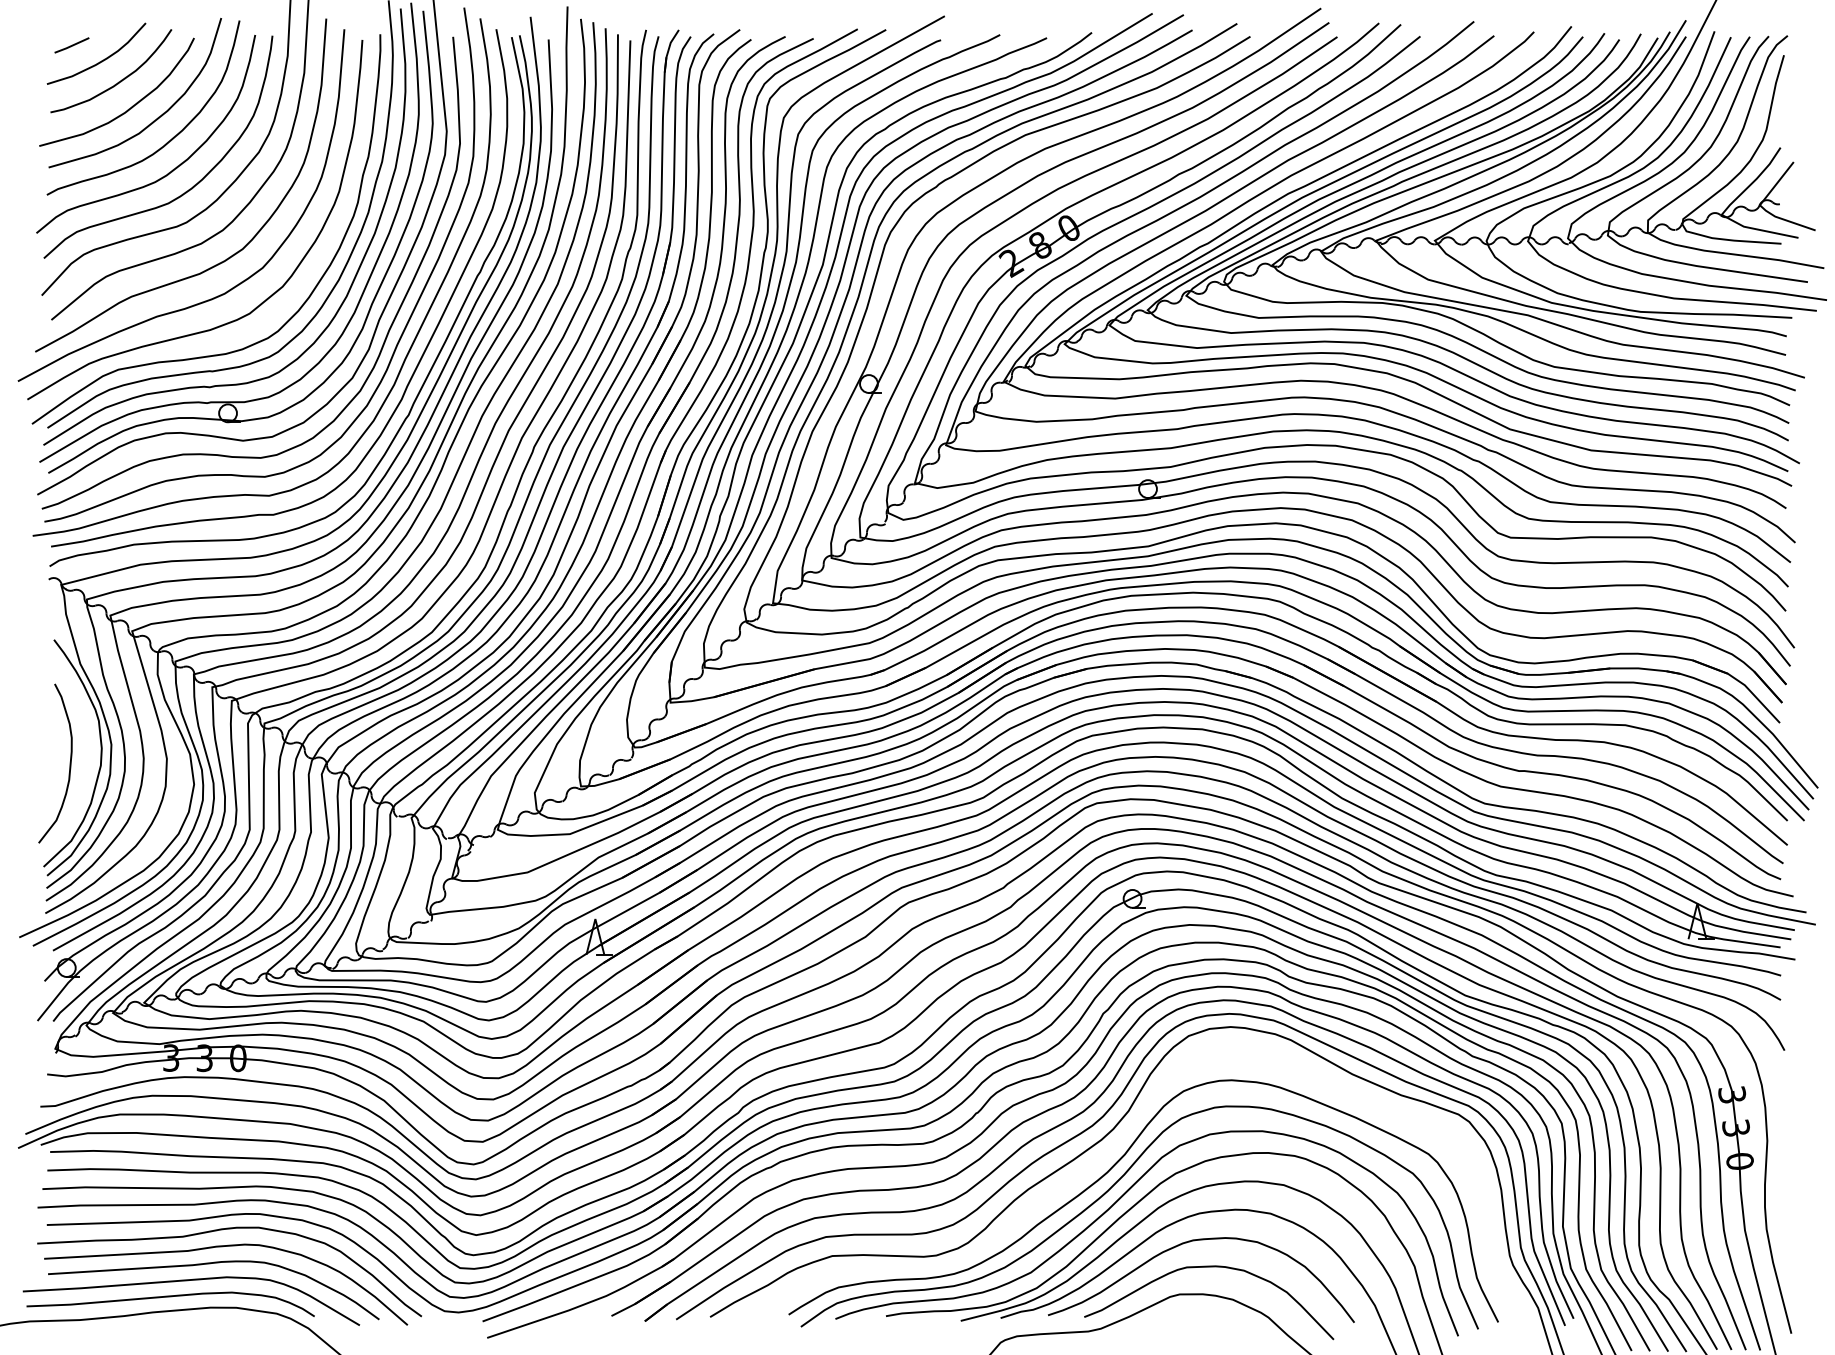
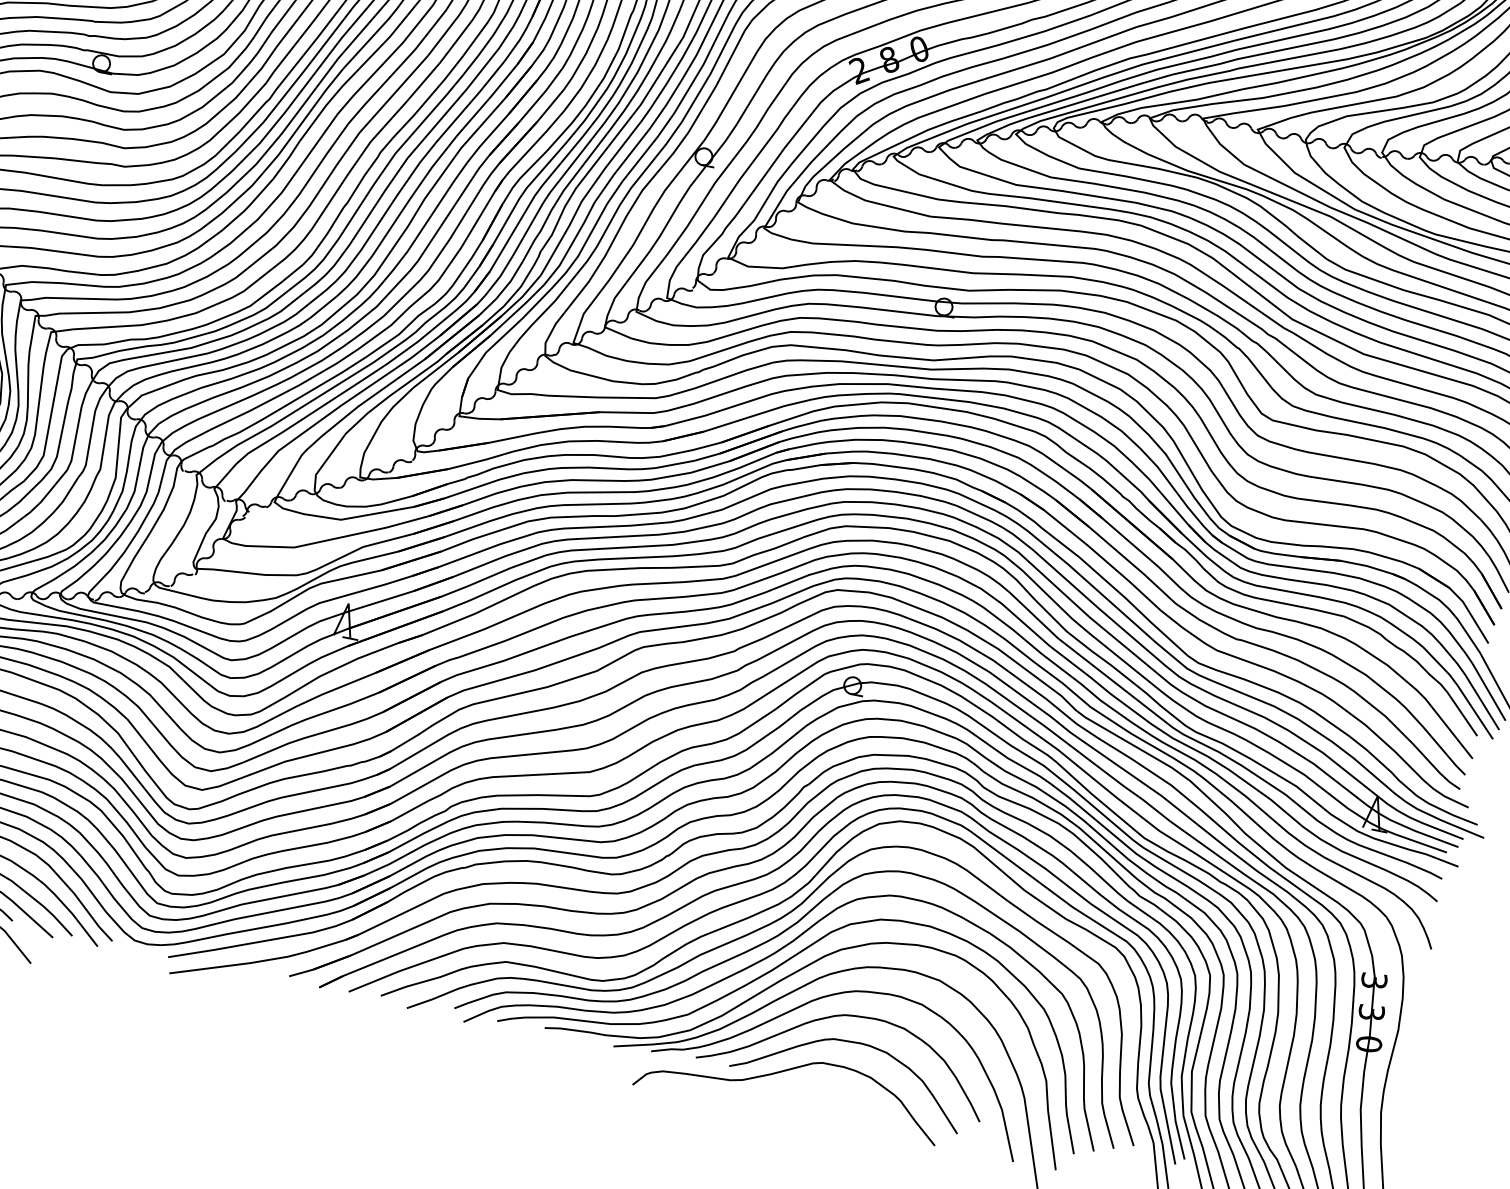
curve: (1104, 1157) -> (778, 921), added

